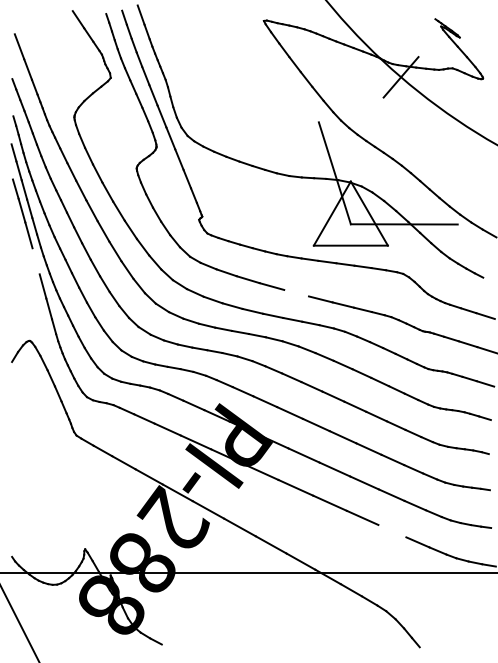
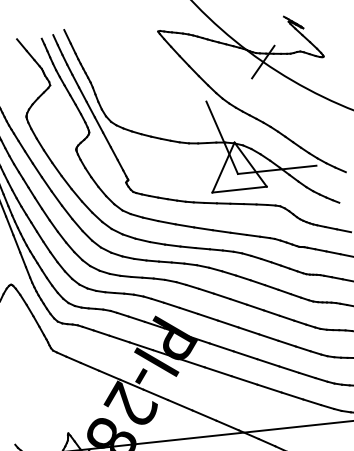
line: (35, 261) -> (9, 226), added
line: (296, 292) -> (203, 228), added
line: (392, 530) -> (292, 395), added

